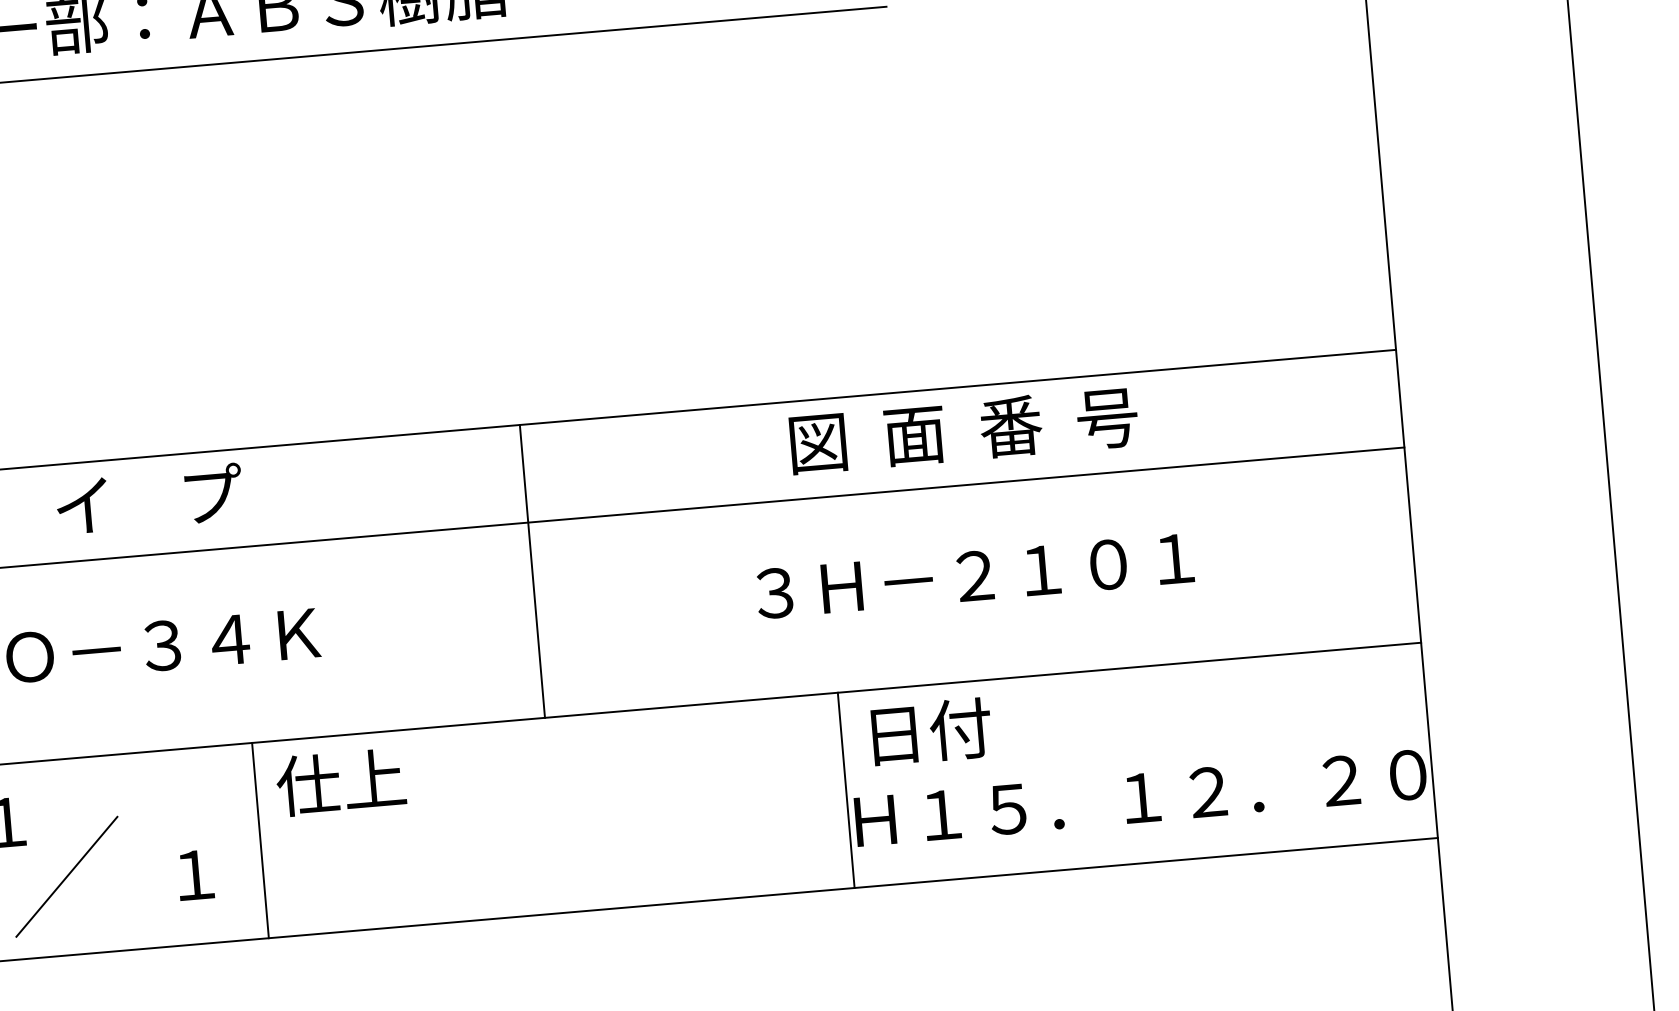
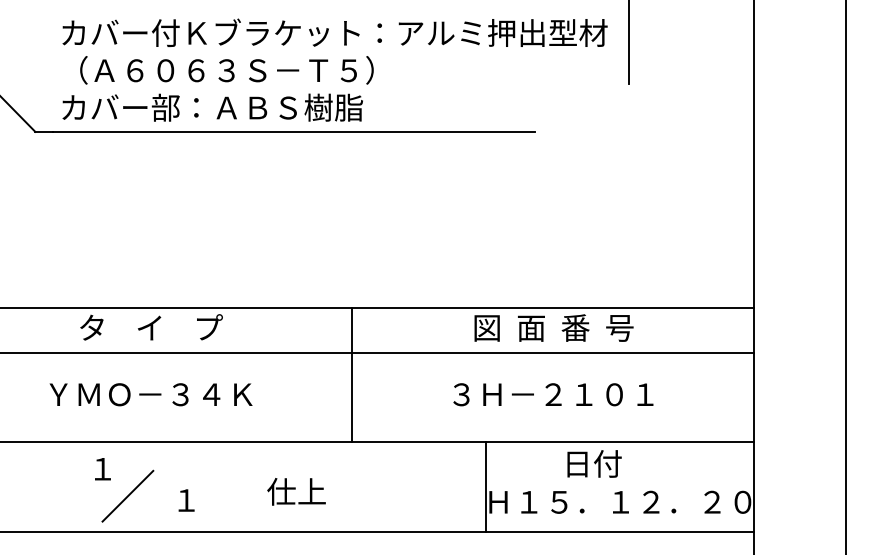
text: (931, 730) -> (594, 463), moved
text: (340, 781) -> (296, 491), moved
line: (260, 841) -> (217, 487), removed

